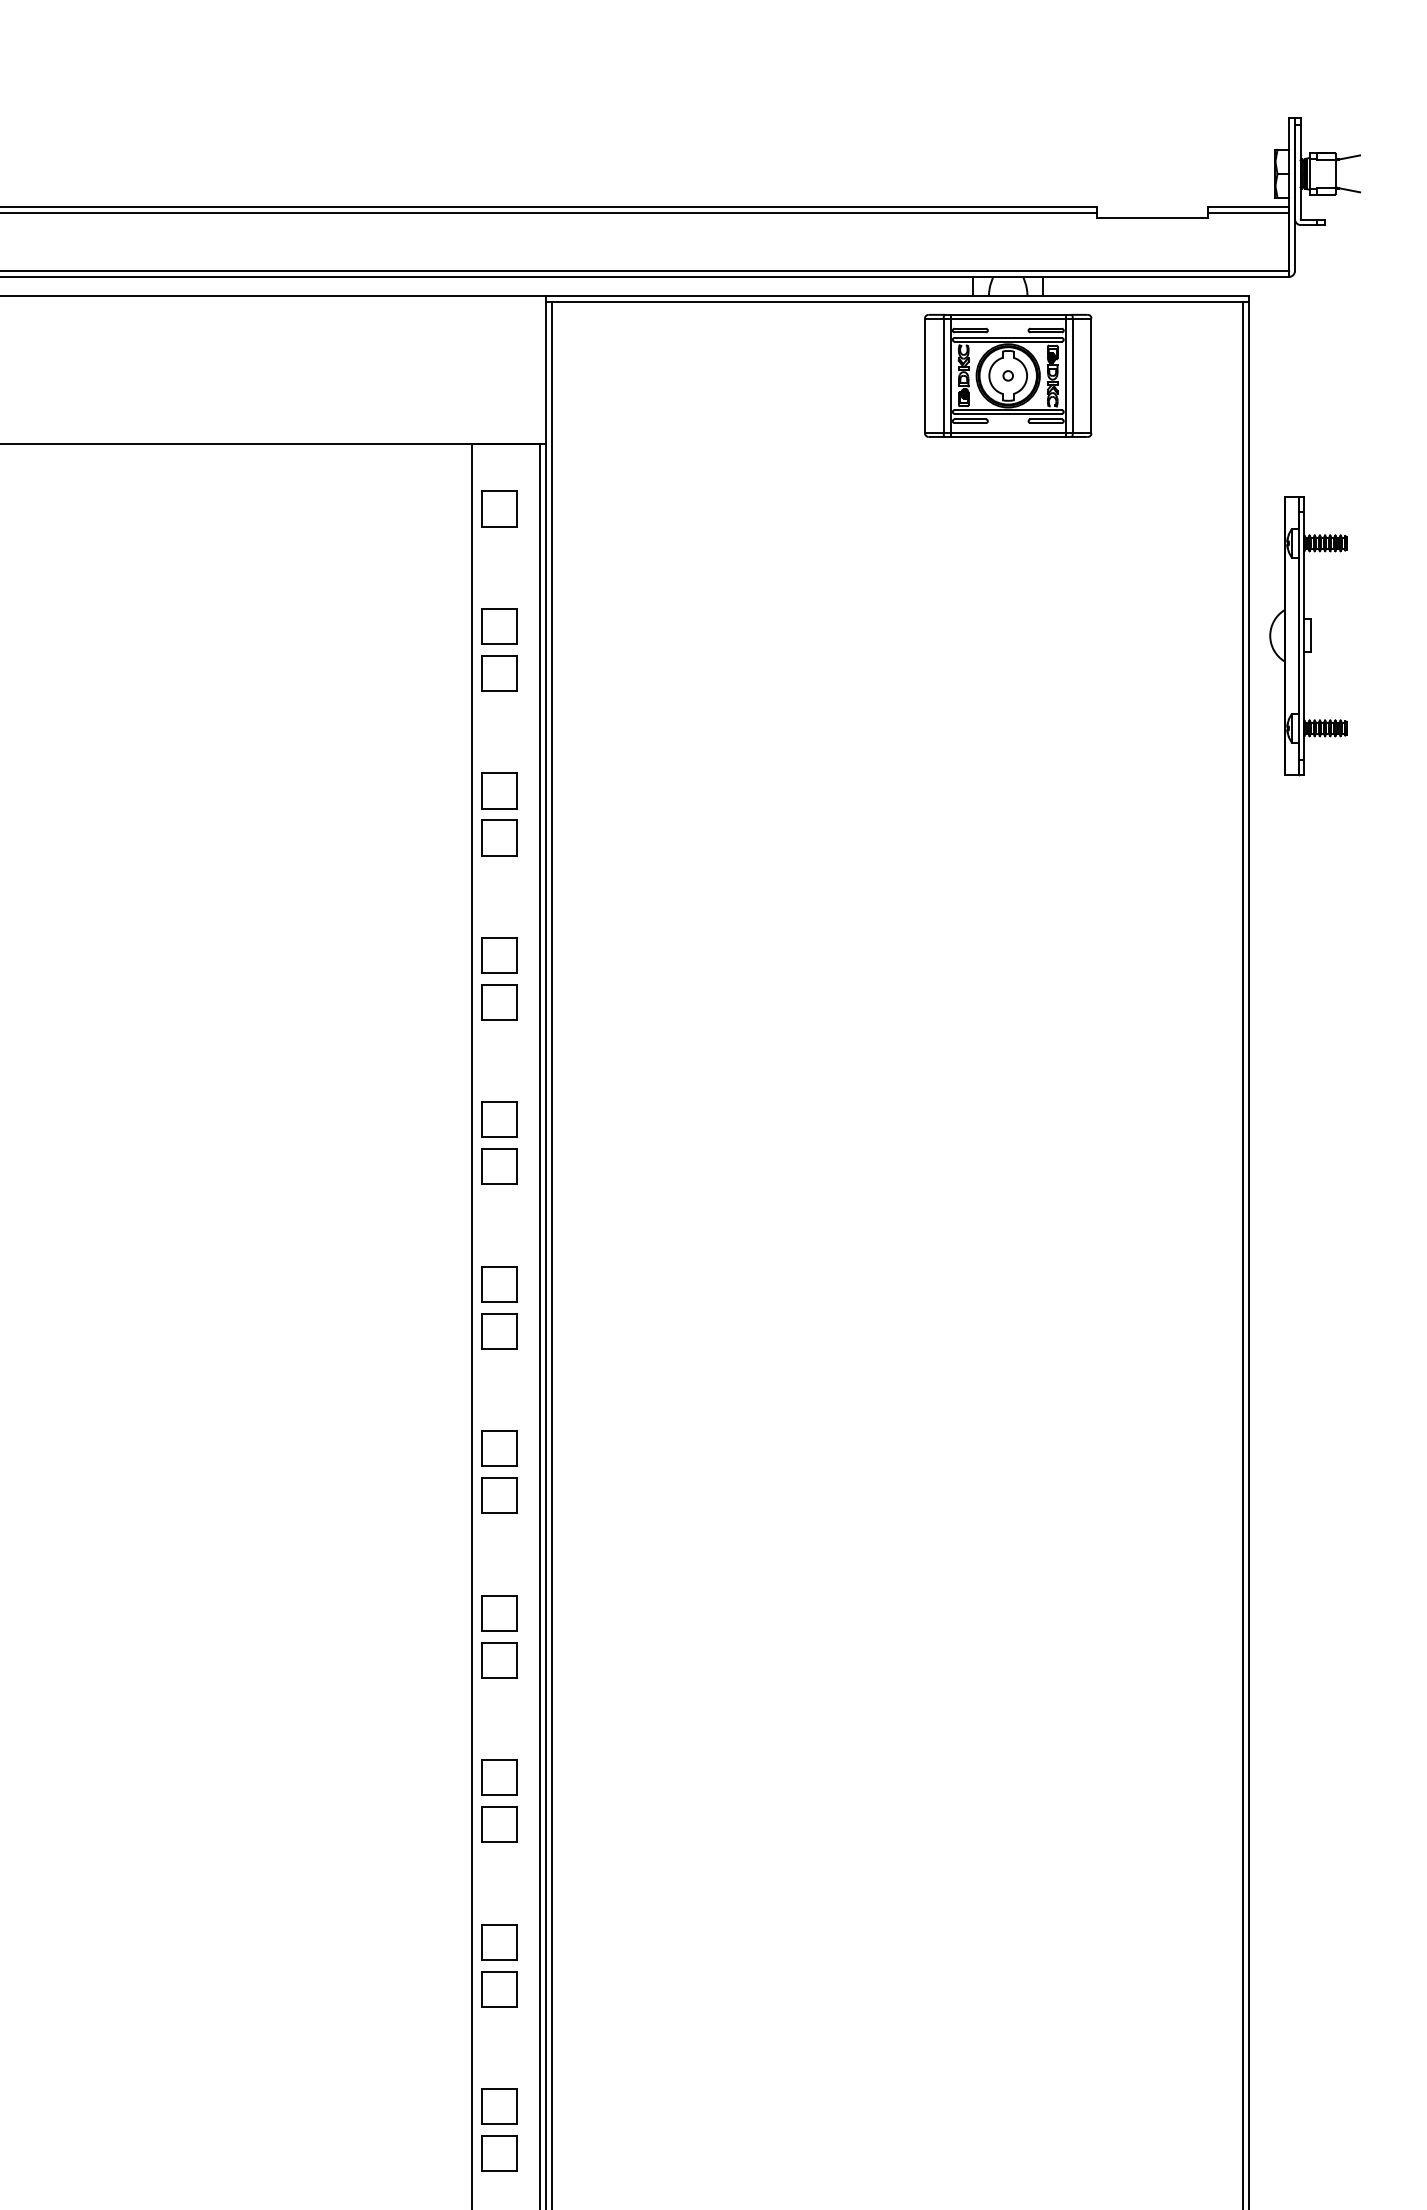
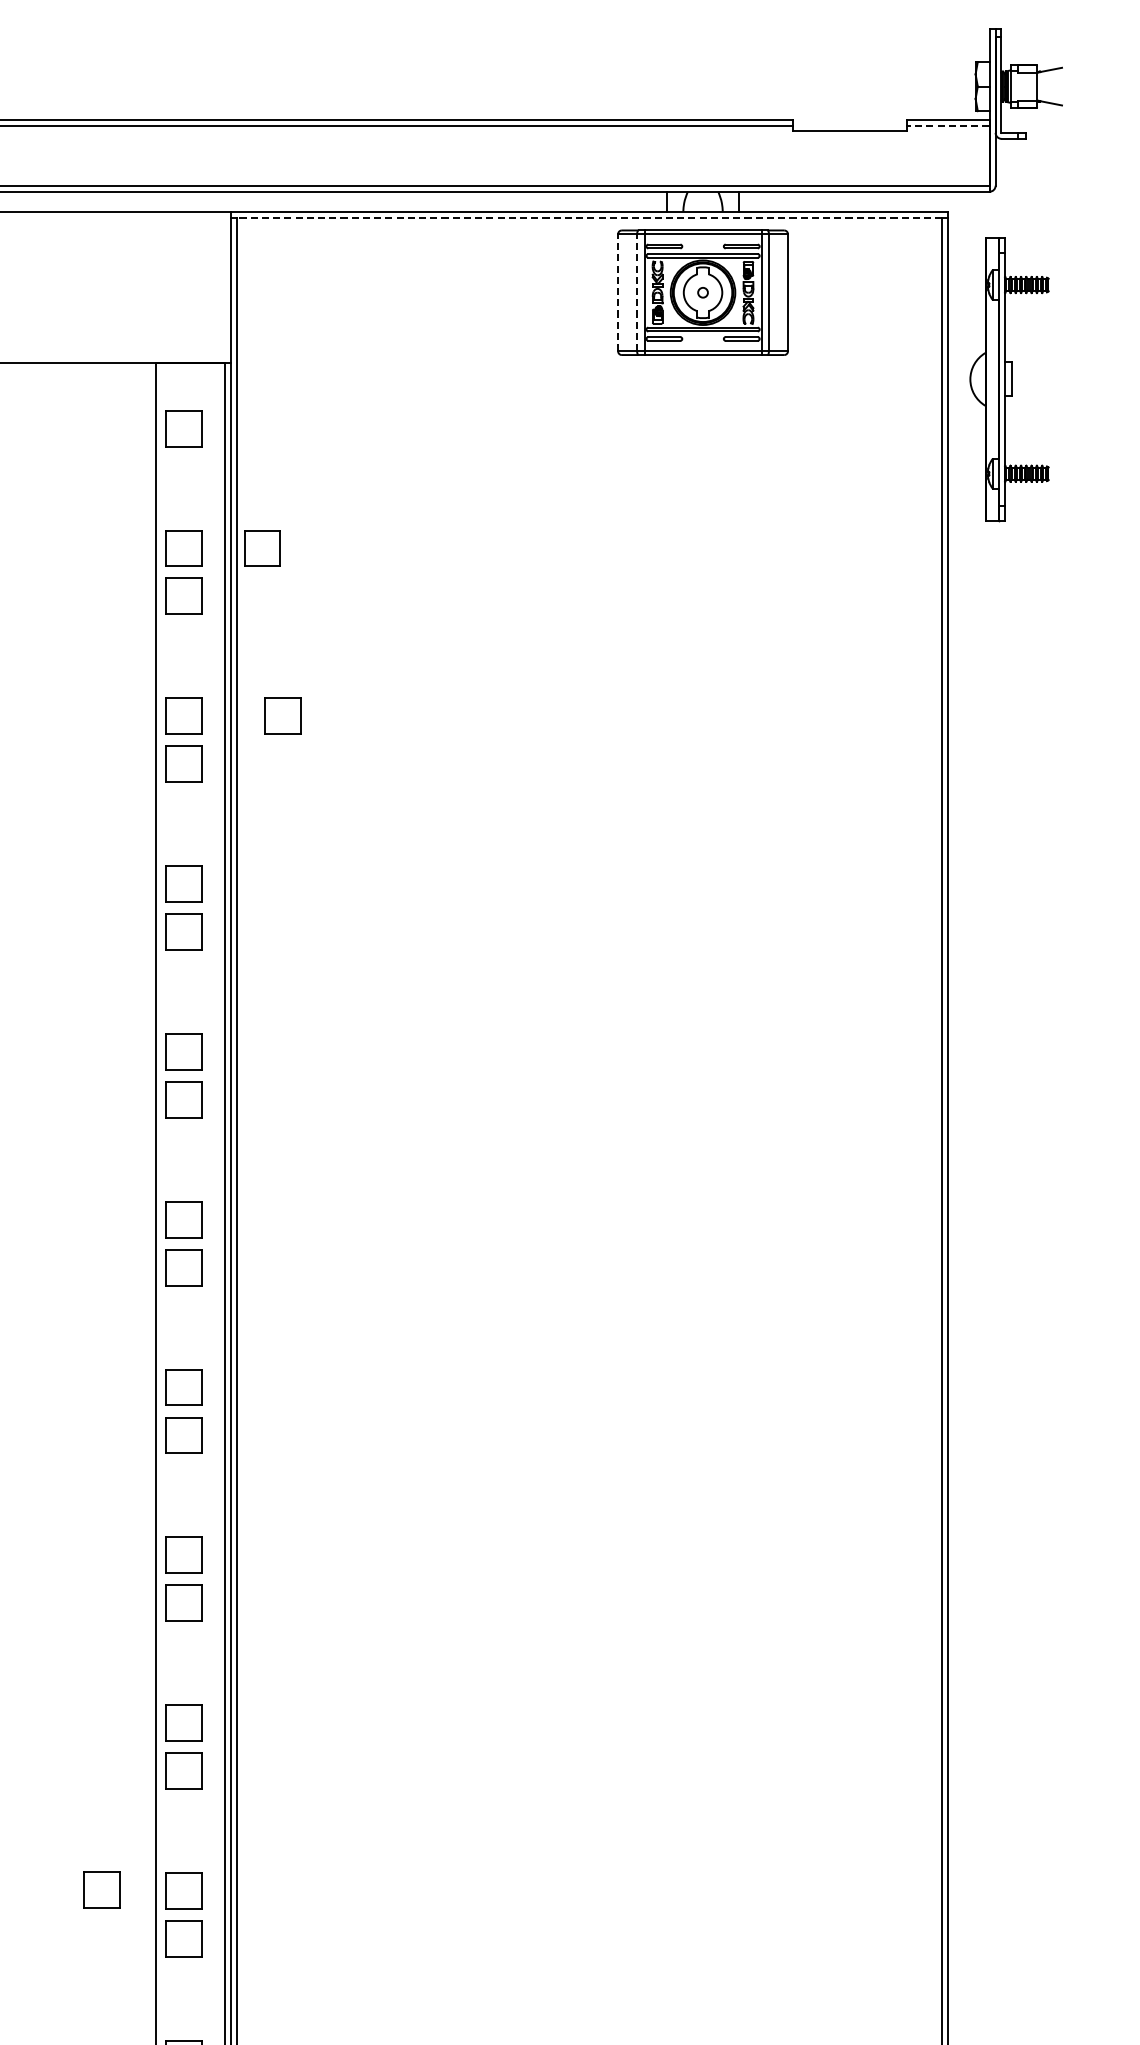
line: (1248, 212) -> (948, 126), solid -> dashed
line: (897, 302) -> (590, 217), solid -> dashed
line: (924, 375) -> (617, 292), solid -> dashed
line: (943, 375) -> (637, 292), solid -> dashed
part: (576, 626) -> (262, 548), added
part: (1308, 636) -> (1009, 380), moved
part: (596, 790) -> (282, 715), added
part: (419, 1941) -> (102, 1890), added

